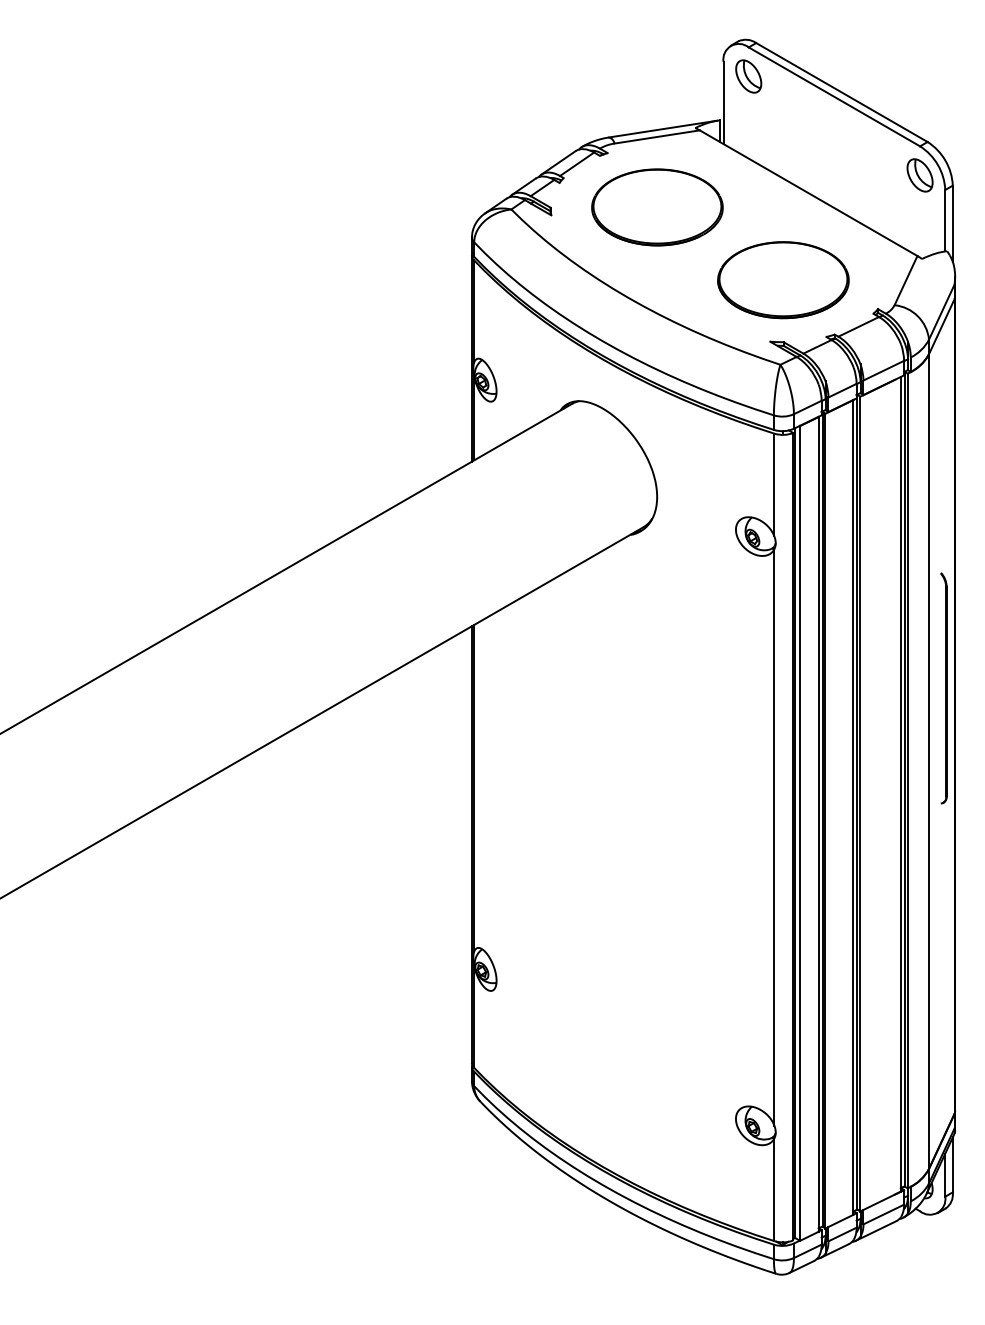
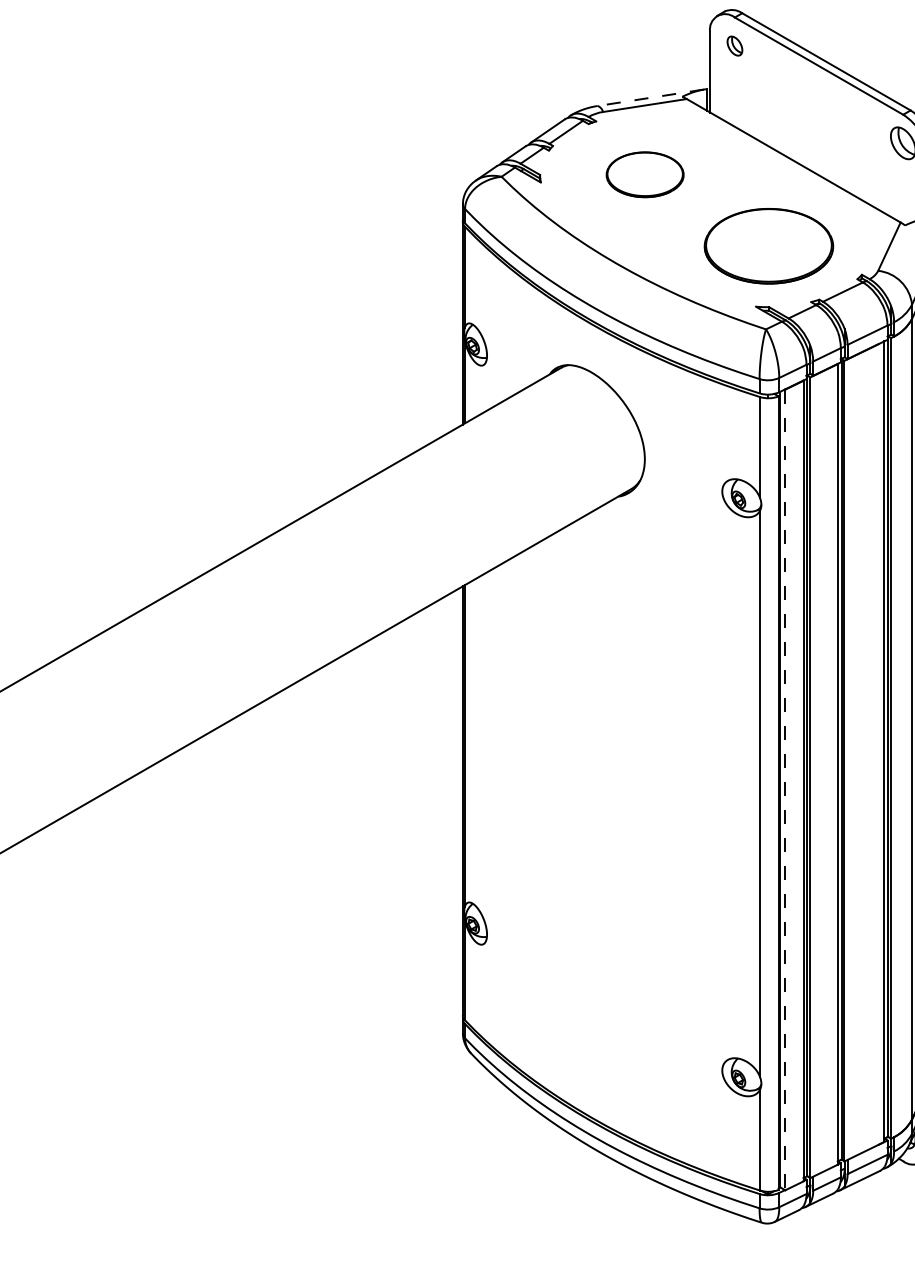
part: (748, 76) -> (734, 46), size x0.6
line: (663, 129) -> (651, 98), solid -> dashed
part: (657, 207) -> (645, 174), size x0.6
line: (800, 833) -> (785, 790), solid -> dashed

